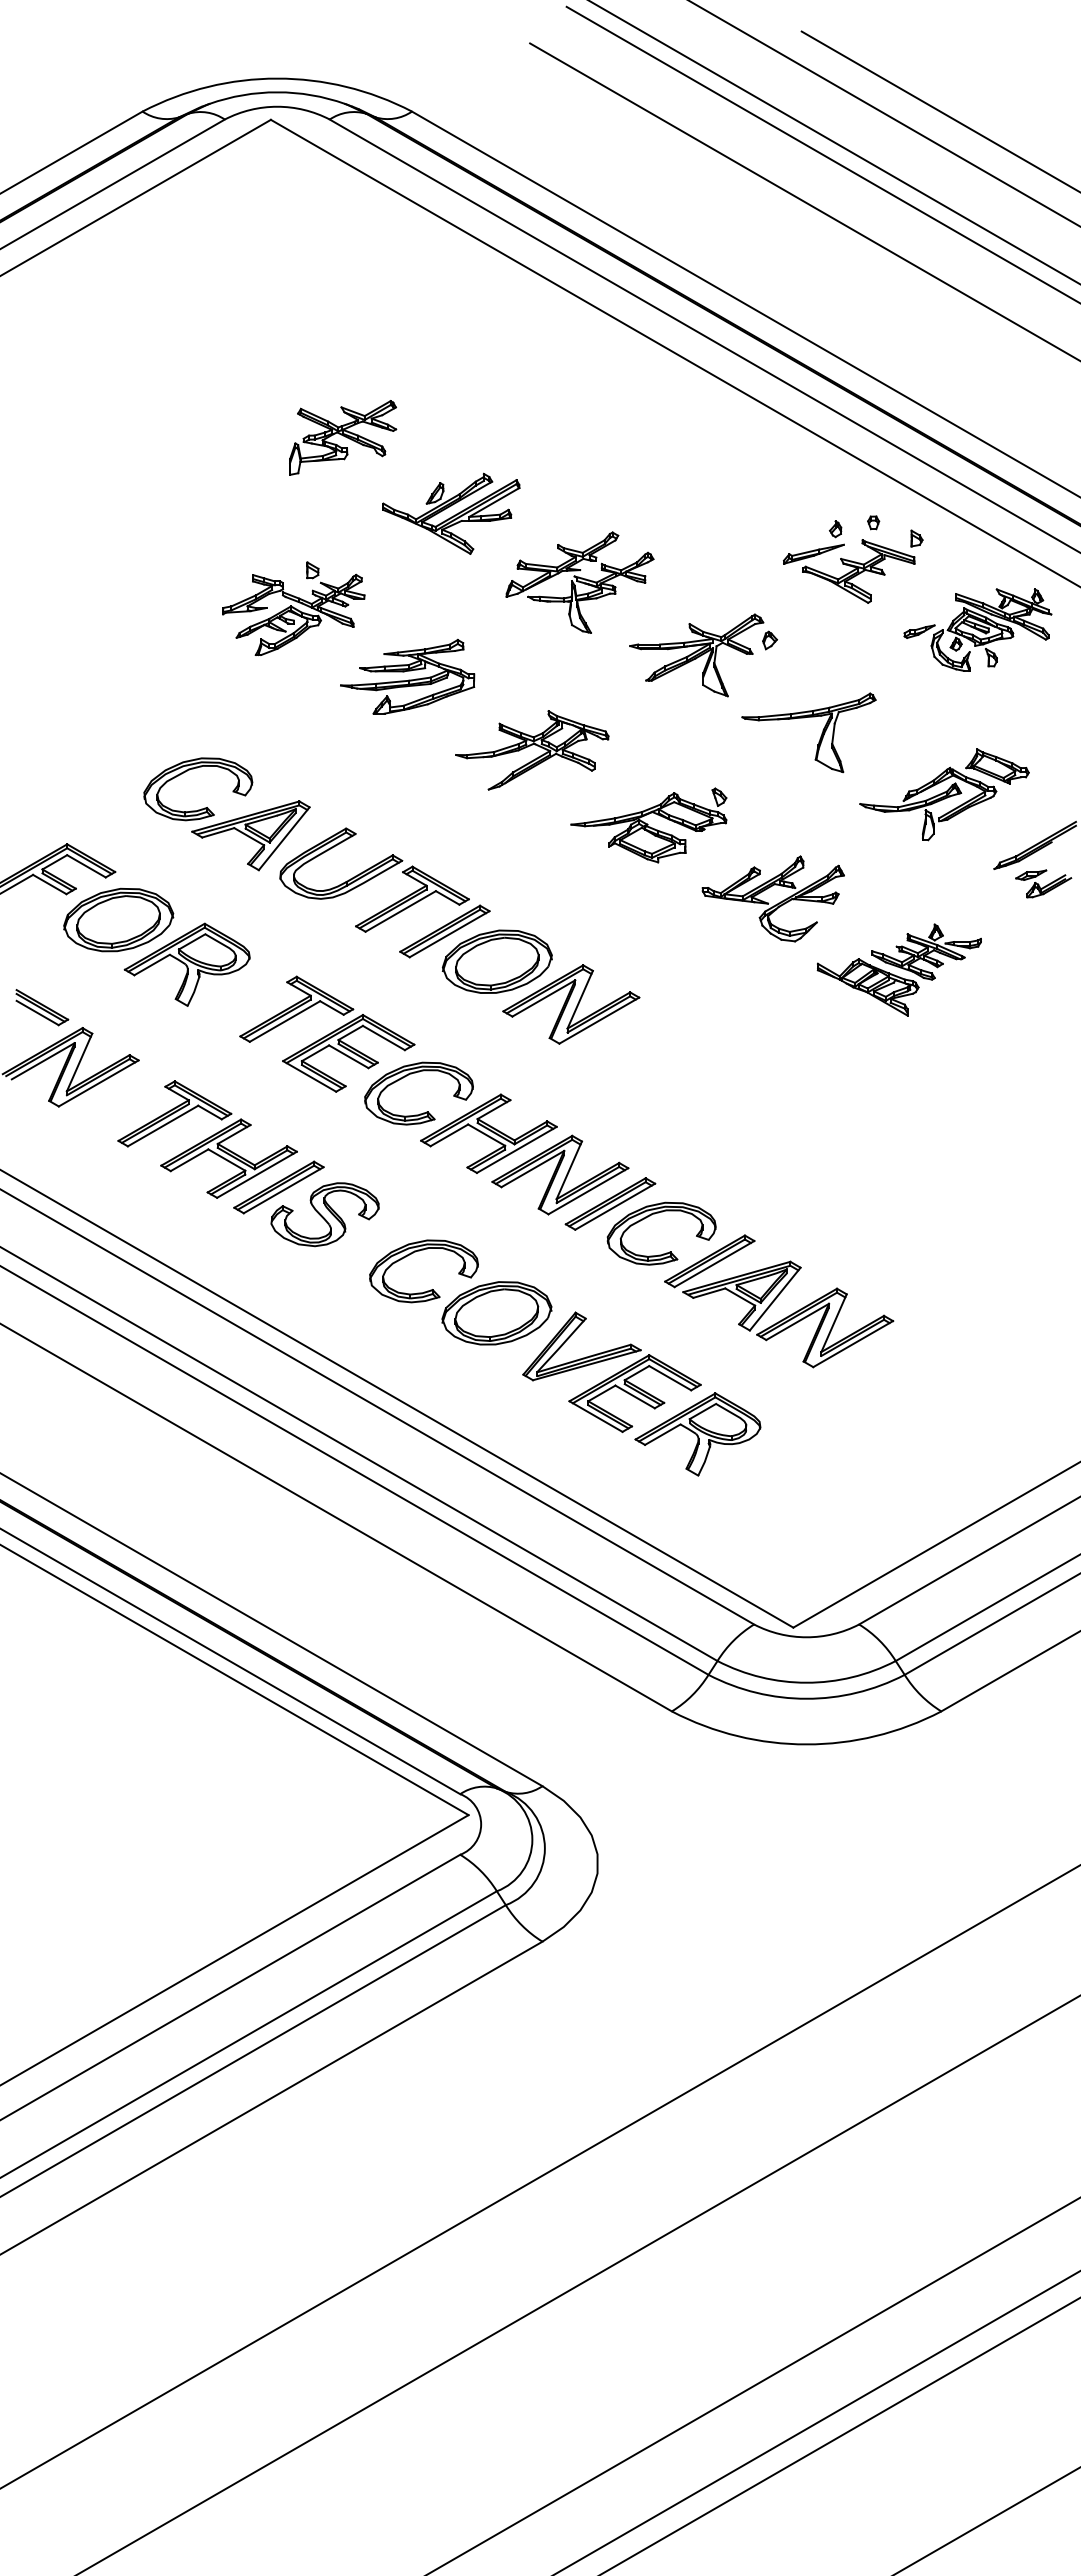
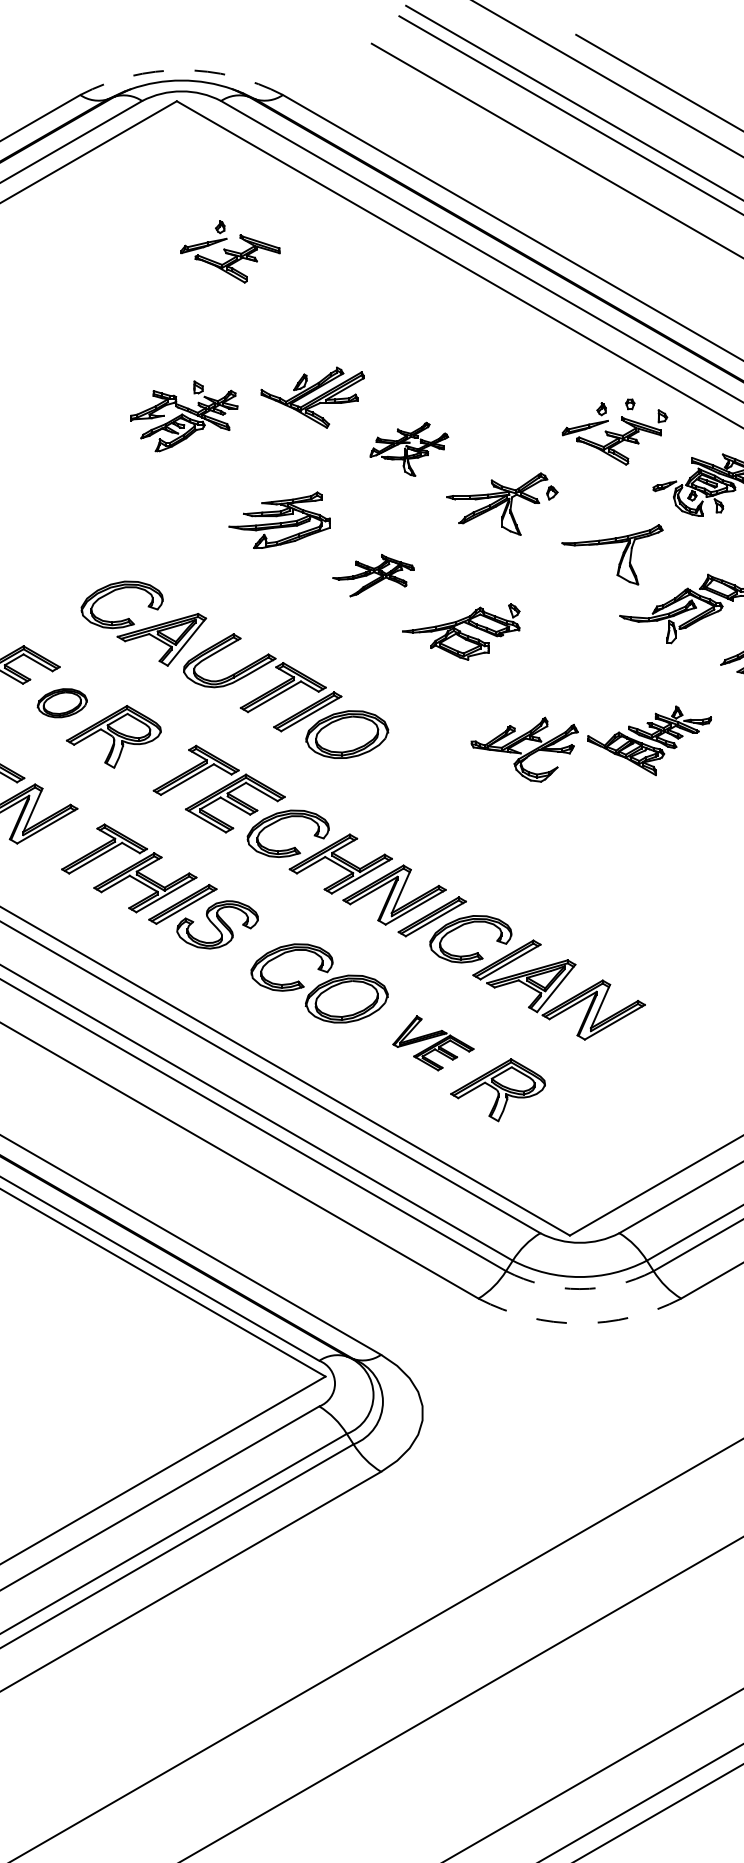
arc: (277, 78) -> (181, 70), solid -> dashed
part: (342, 319) -> (230, 251), added
part: (343, 437) -> (231, 340), removed
part: (579, 582) -> (408, 449), size x0.7
part: (293, 608) -> (184, 416), moved
part: (820, 736) -> (621, 557), moved
part: (532, 750) -> (373, 575), size x0.7
part: (772, 898) -> (524, 749), moved
part: (118, 919) -> (62, 702), size x0.6
part: (571, 1004) -> (402, 766), removed
part: (611, 1371) -> (433, 1042), size x0.6
arc: (806, 1698) -> (579, 1288), solid -> dashed
arc: (806, 1744) -> (579, 1323), solid -> dashed

